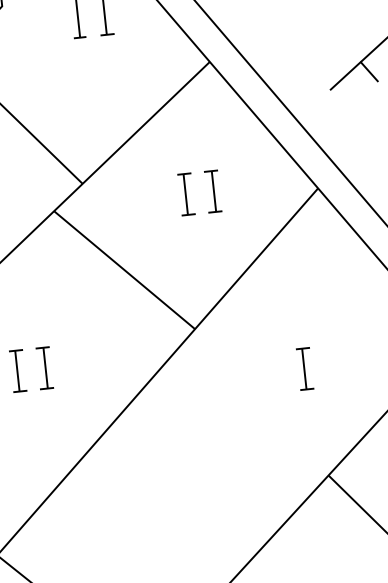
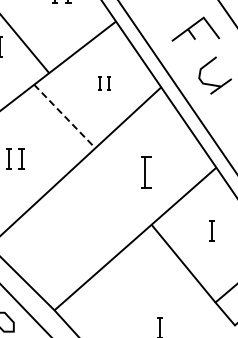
part: (199, 192) -> (104, 83), size x0.7
line: (123, 270) -> (64, 116), solid -> dashed
part: (304, 368) -> (145, 172), size x1.6

